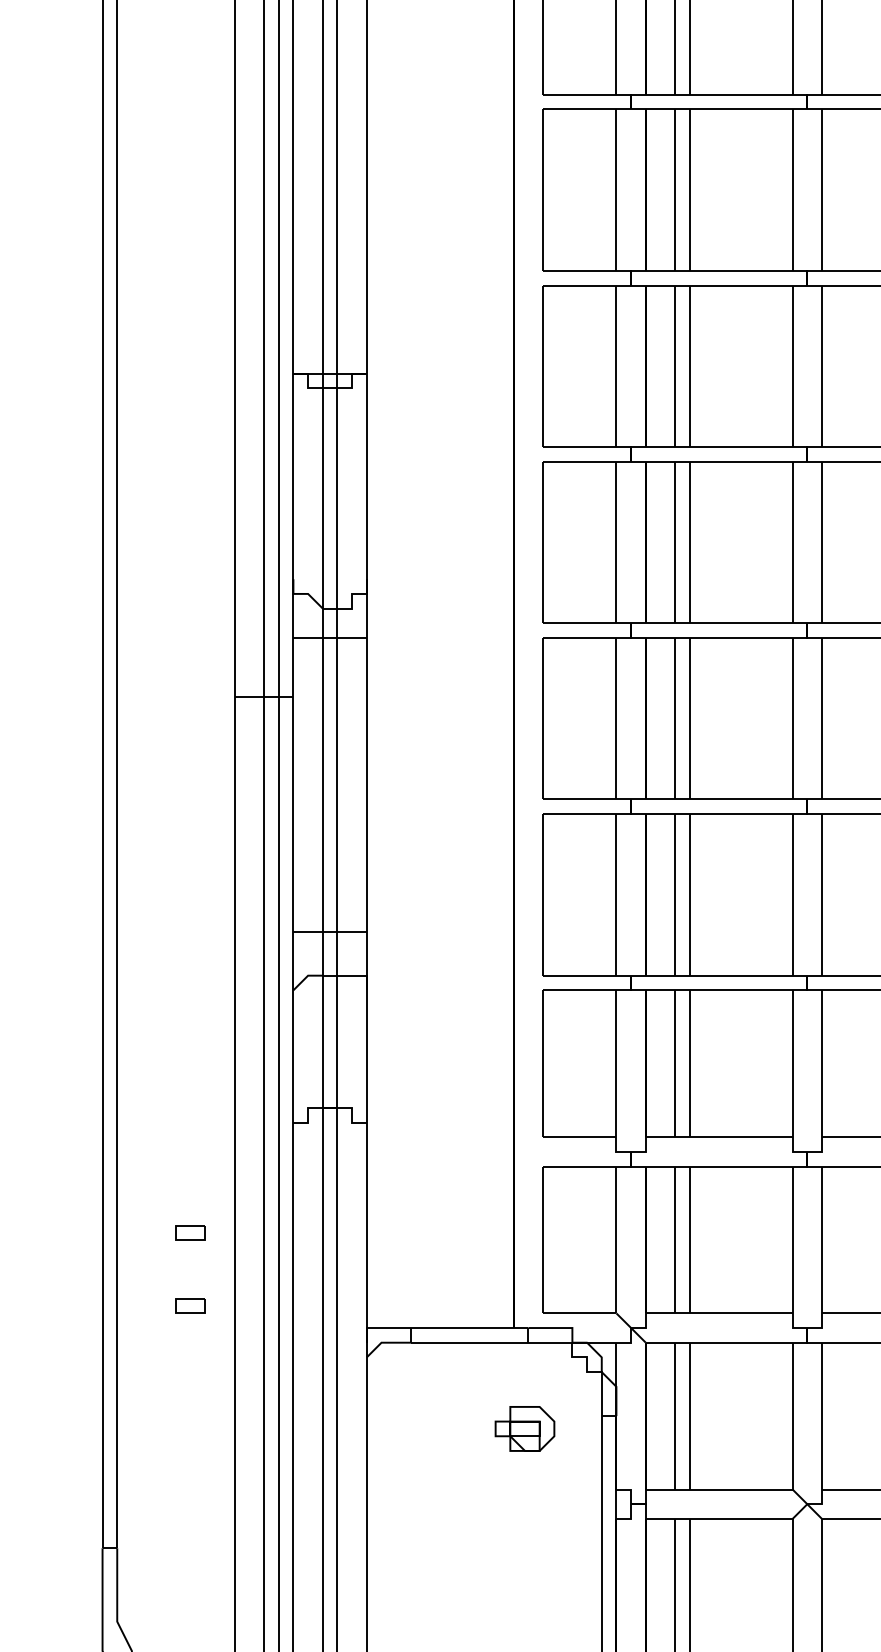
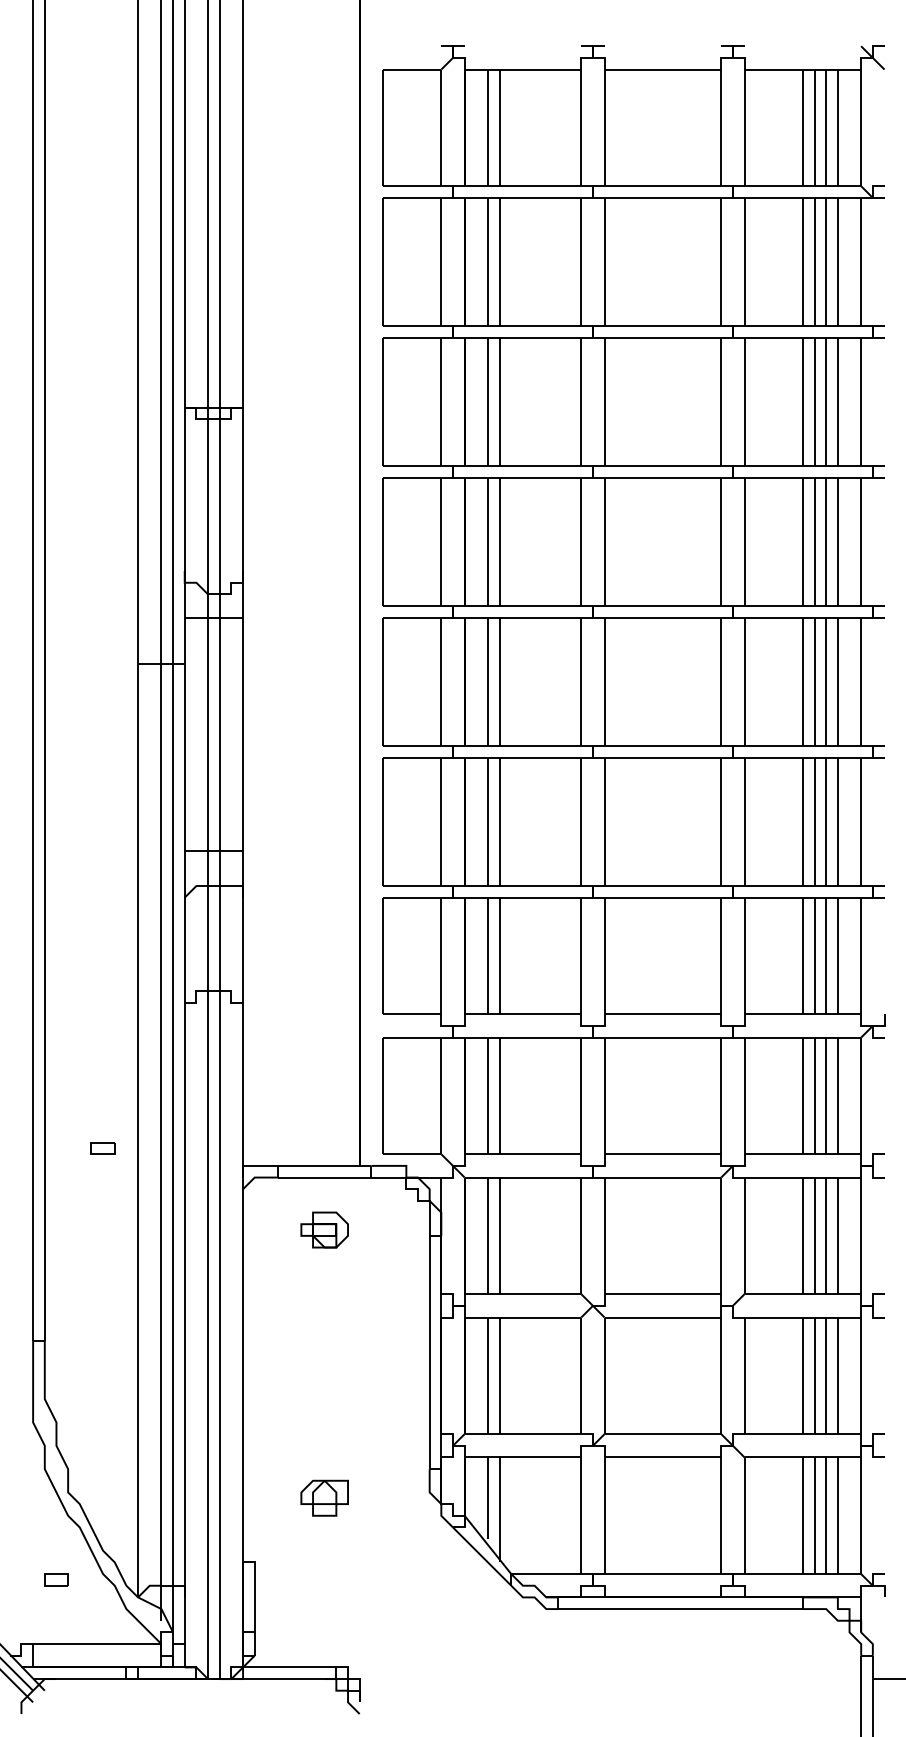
part: (189, 1233) -> (102, 1090), removed
part: (524, 1428) -> (324, 1229), moved

